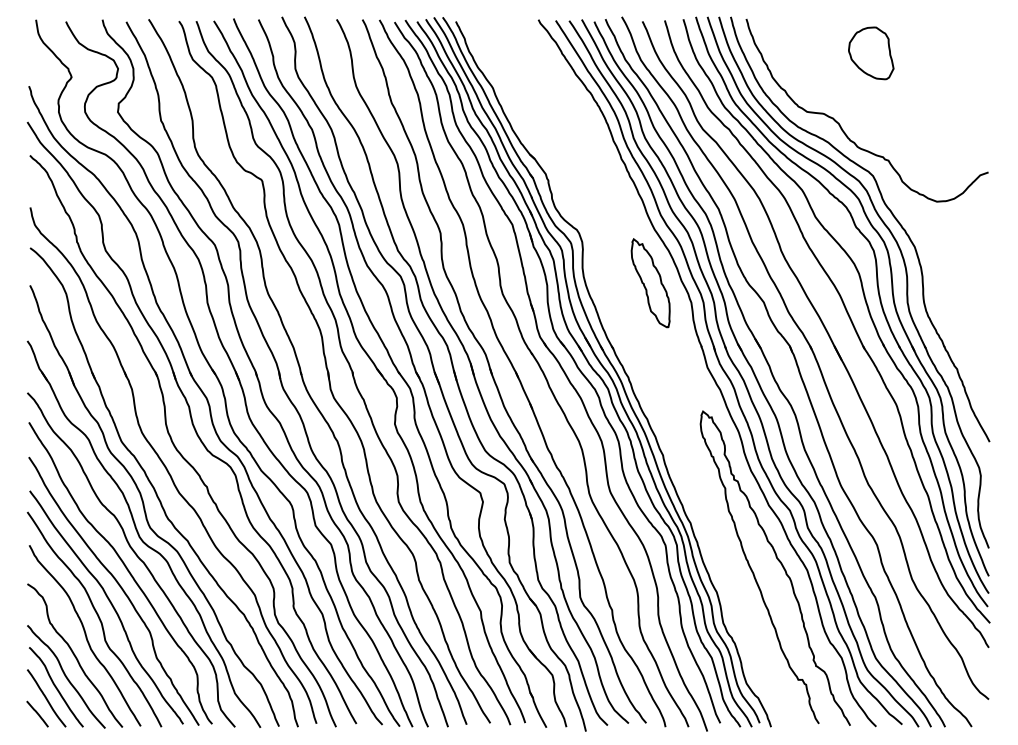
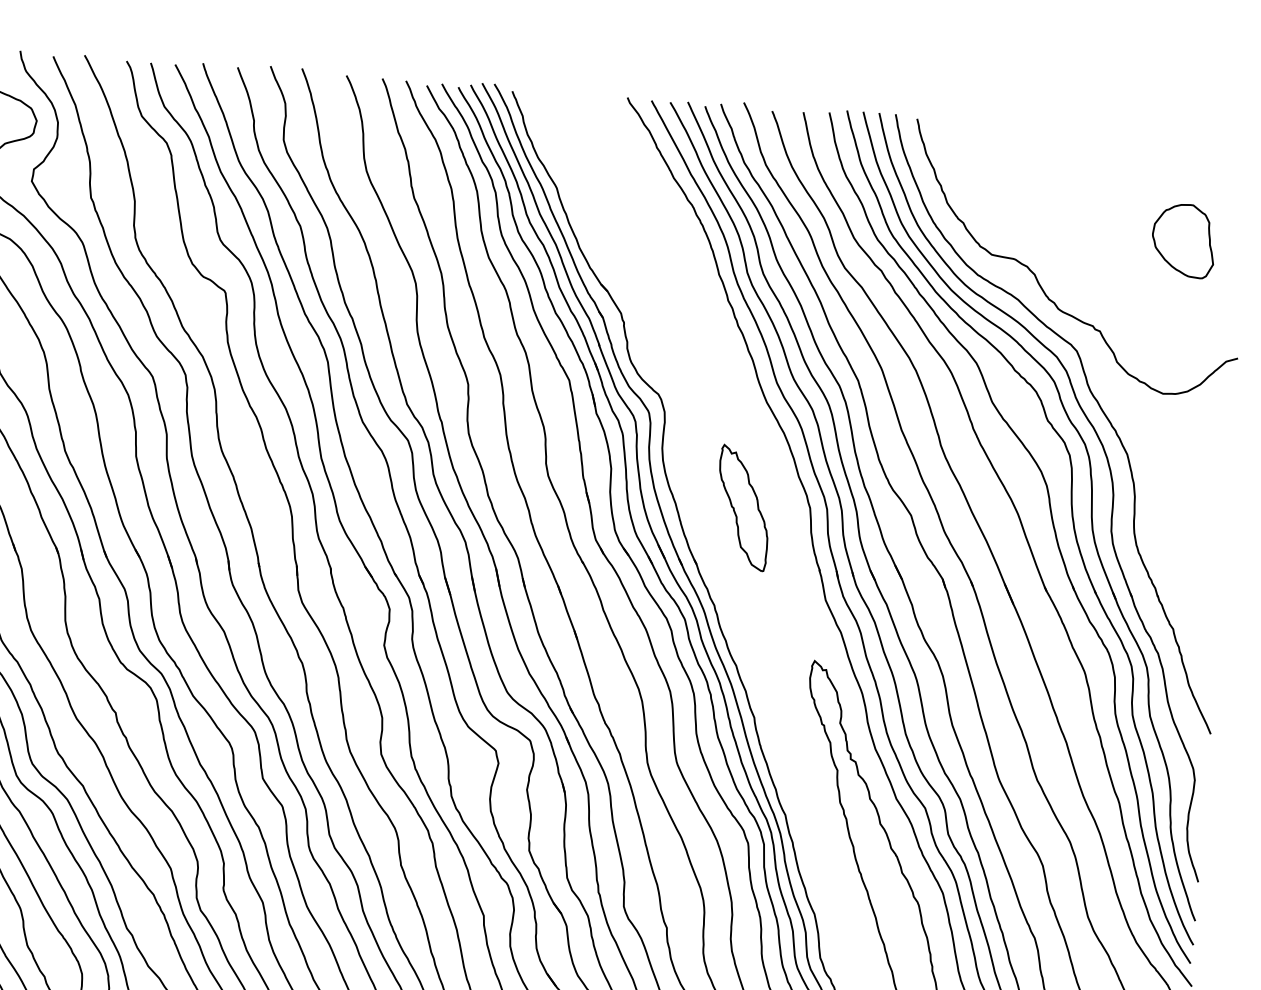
part: (871, 53) -> (1183, 240), moved
part: (650, 283) -> (743, 508), moved

